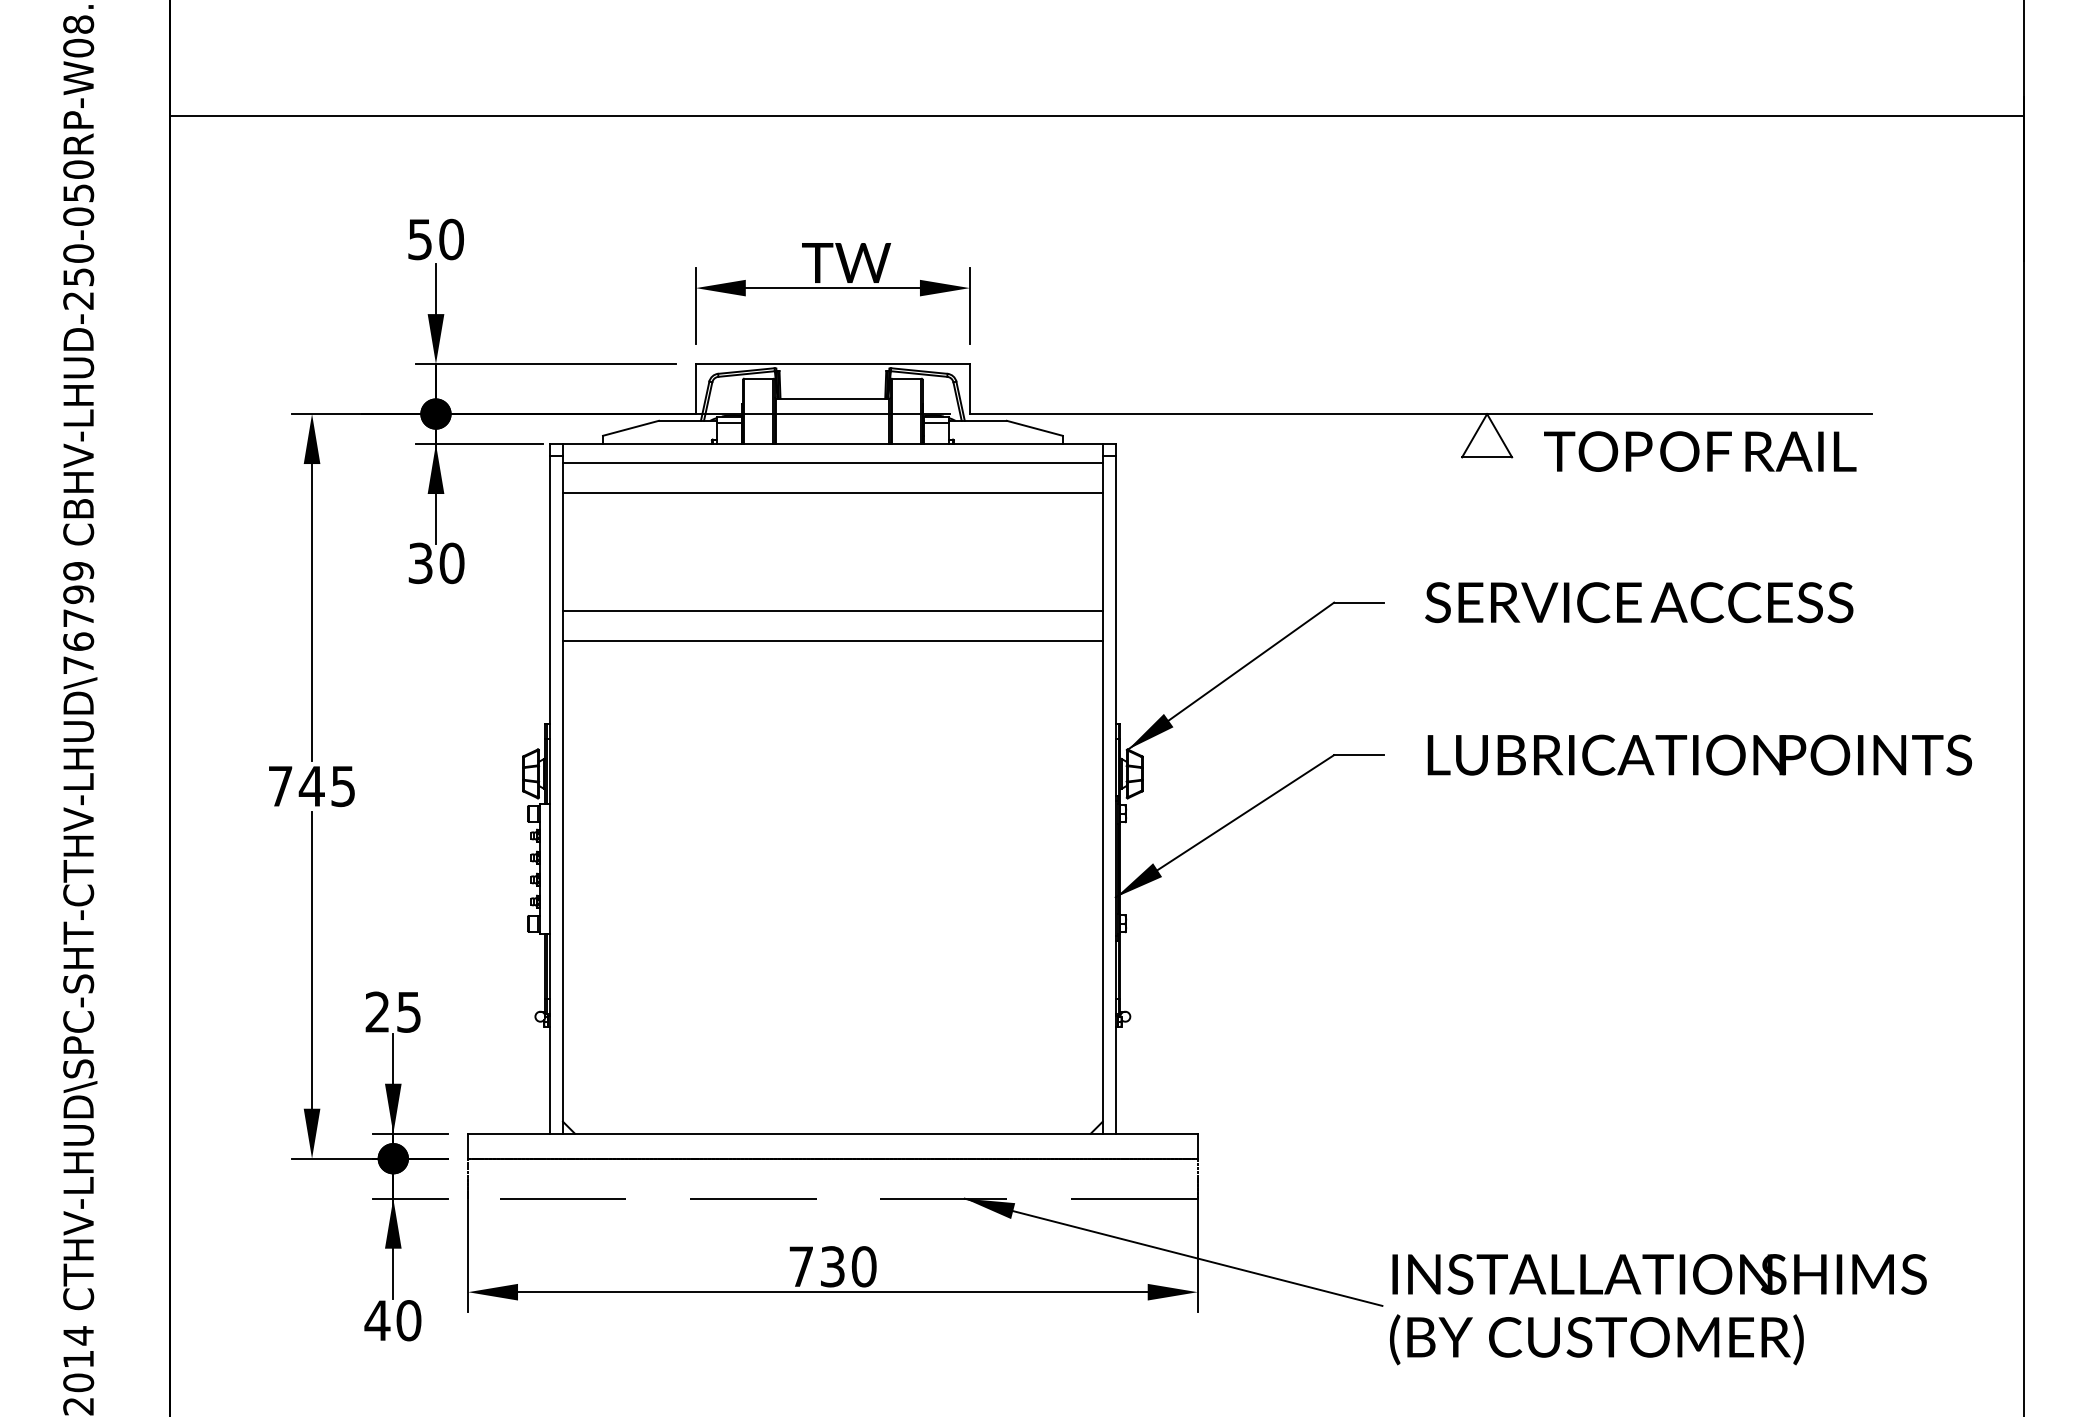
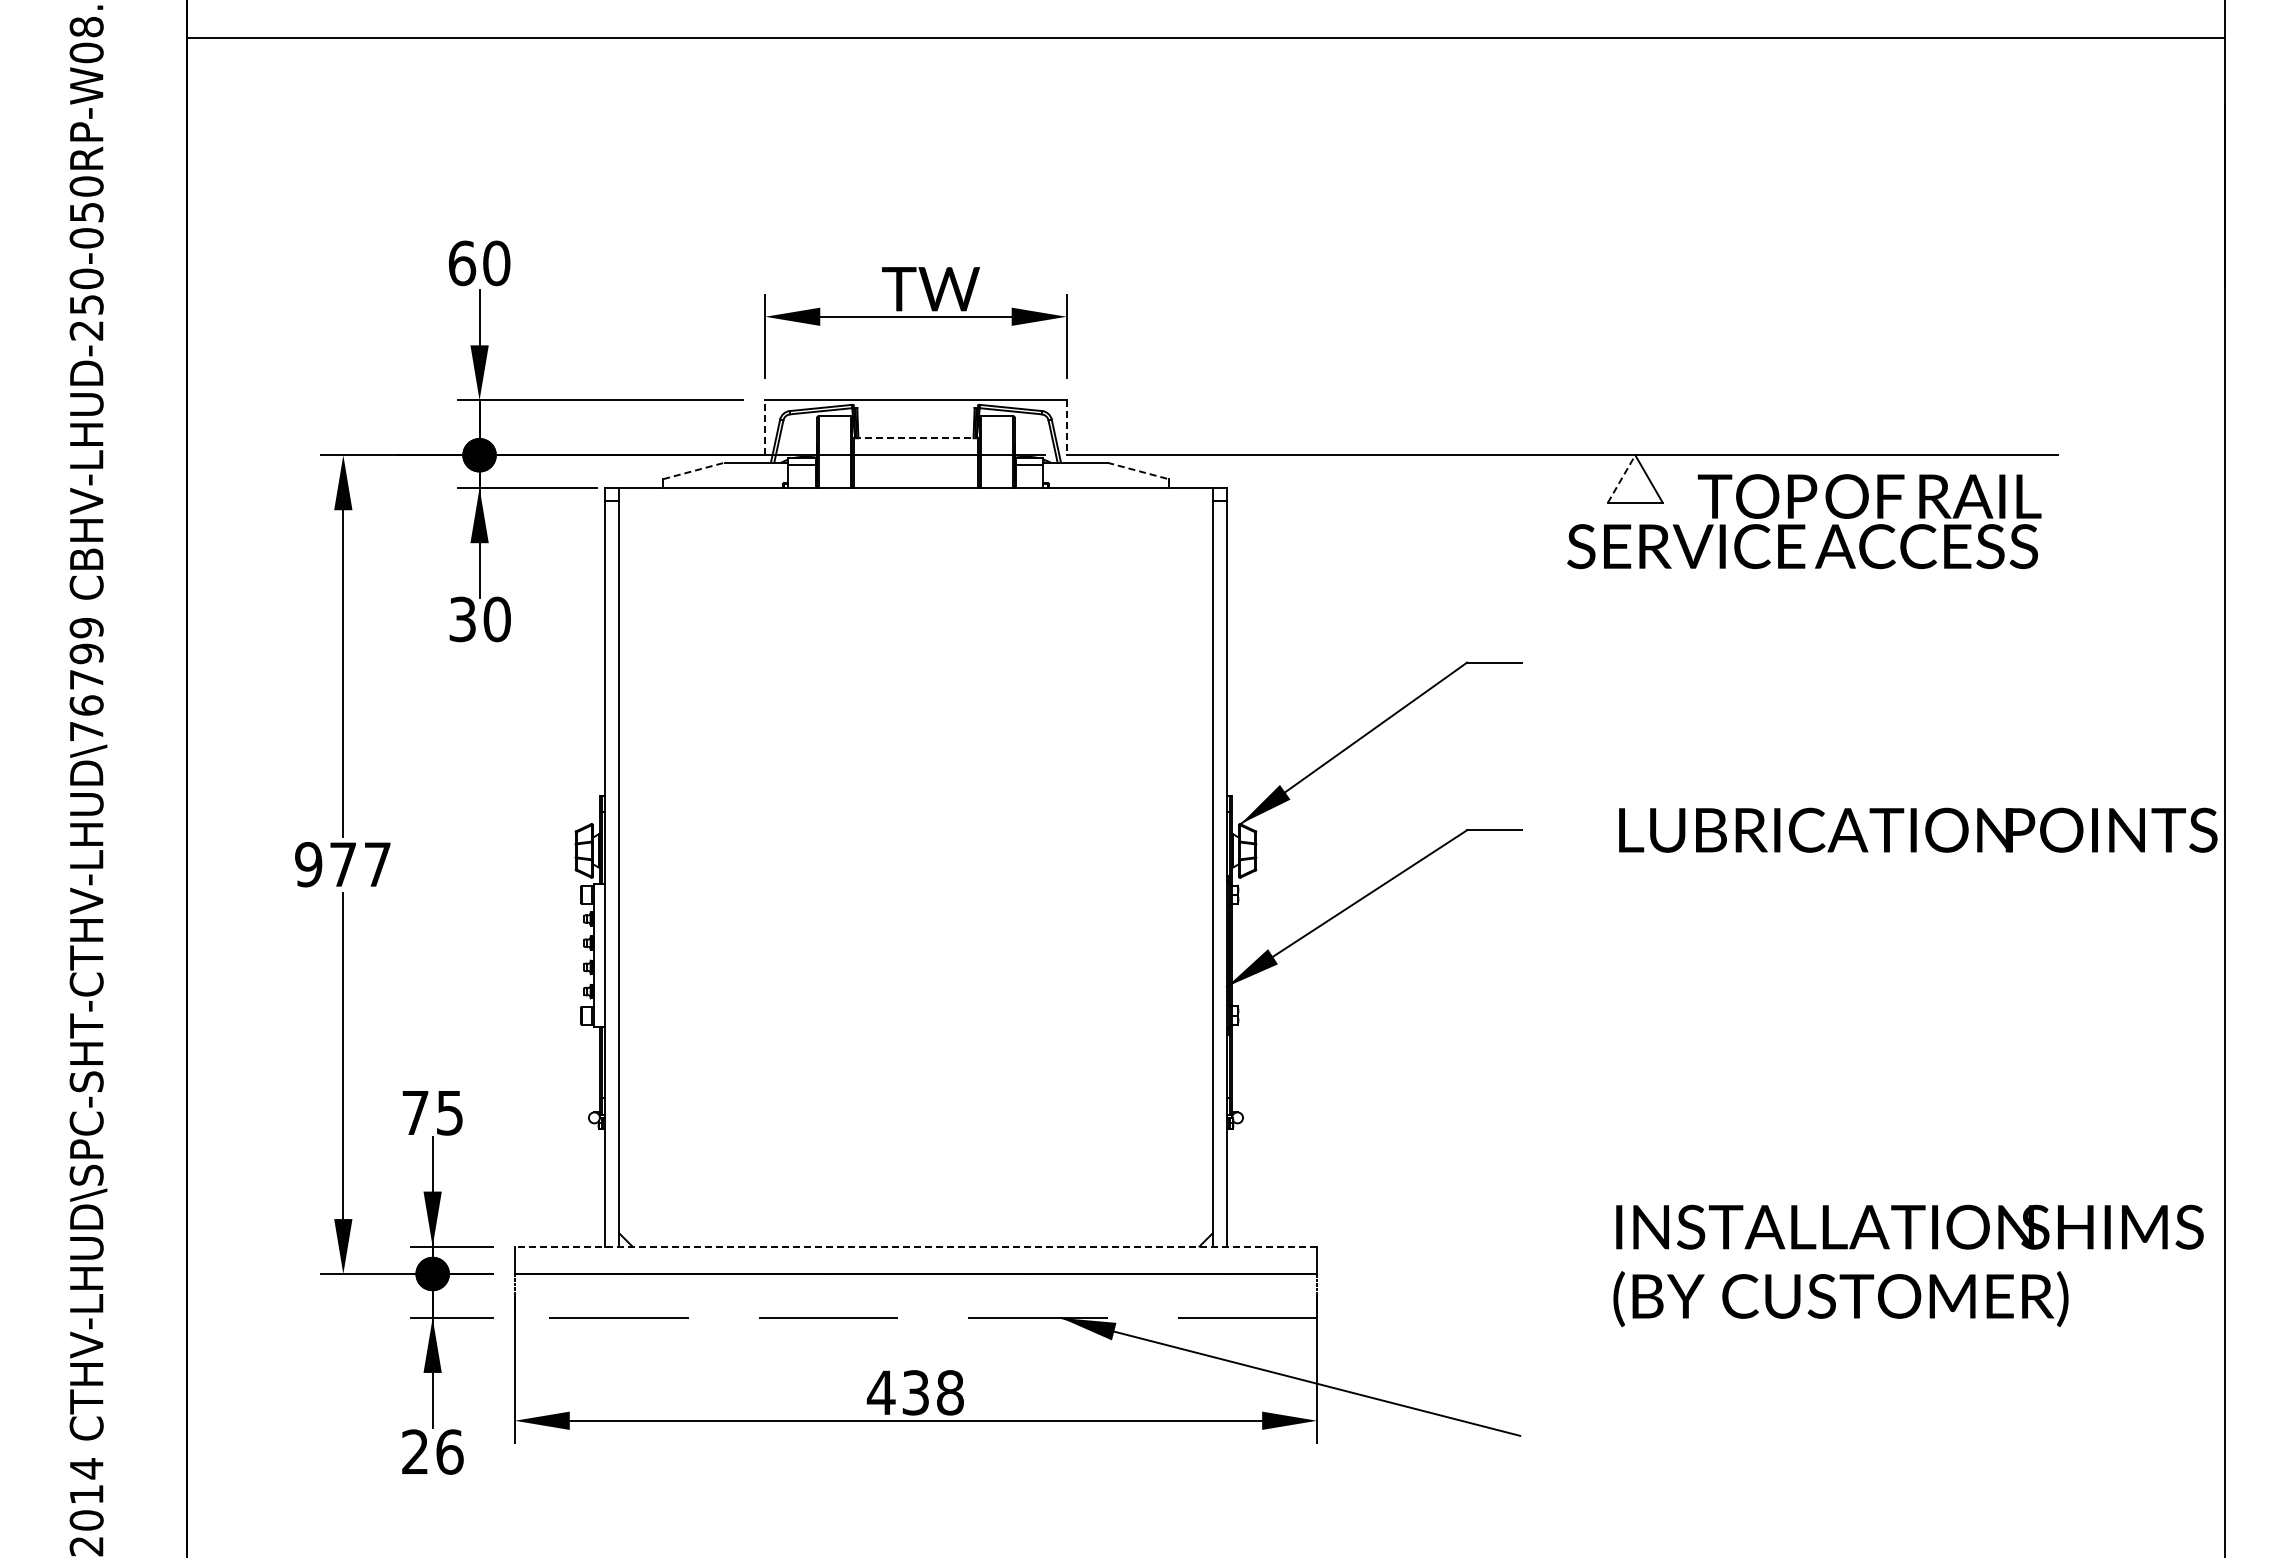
line: (1097, 116) -> (1206, 38), moved
text: (420, 239) -> (462, 263), 50 -> 60
line: (696, 388) -> (765, 427), solid -> dashed
line: (969, 389) -> (1066, 428), solid -> dashed
line: (833, 398) -> (916, 438), solid -> dashed
line: (630, 427) -> (693, 470), solid -> dashed
line: (1034, 427) -> (1137, 470), solid -> dashed
line: (1474, 435) -> (1621, 478), solid -> dashed
line: (832, 462) -> (915, 508), removed
line: (832, 492) -> (915, 541), removed
text: (1639, 602) -> (1802, 546), moved
line: (832, 610) -> (915, 671), removed
line: (832, 640) -> (915, 704), removed
text: (1700, 754) -> (1918, 829), moved
text: (311, 786) -> (342, 864), 745 -> 977
text: (377, 1011) -> (415, 1112), 25 -> 75
line: (832, 1133) -> (915, 1246), solid -> dashed
text: (832, 1266) -> (915, 1392), 730 -> 438
text: (1658, 1309) -> (1908, 1265), moved
text: (392, 1320) -> (431, 1451), 40 -> 26

